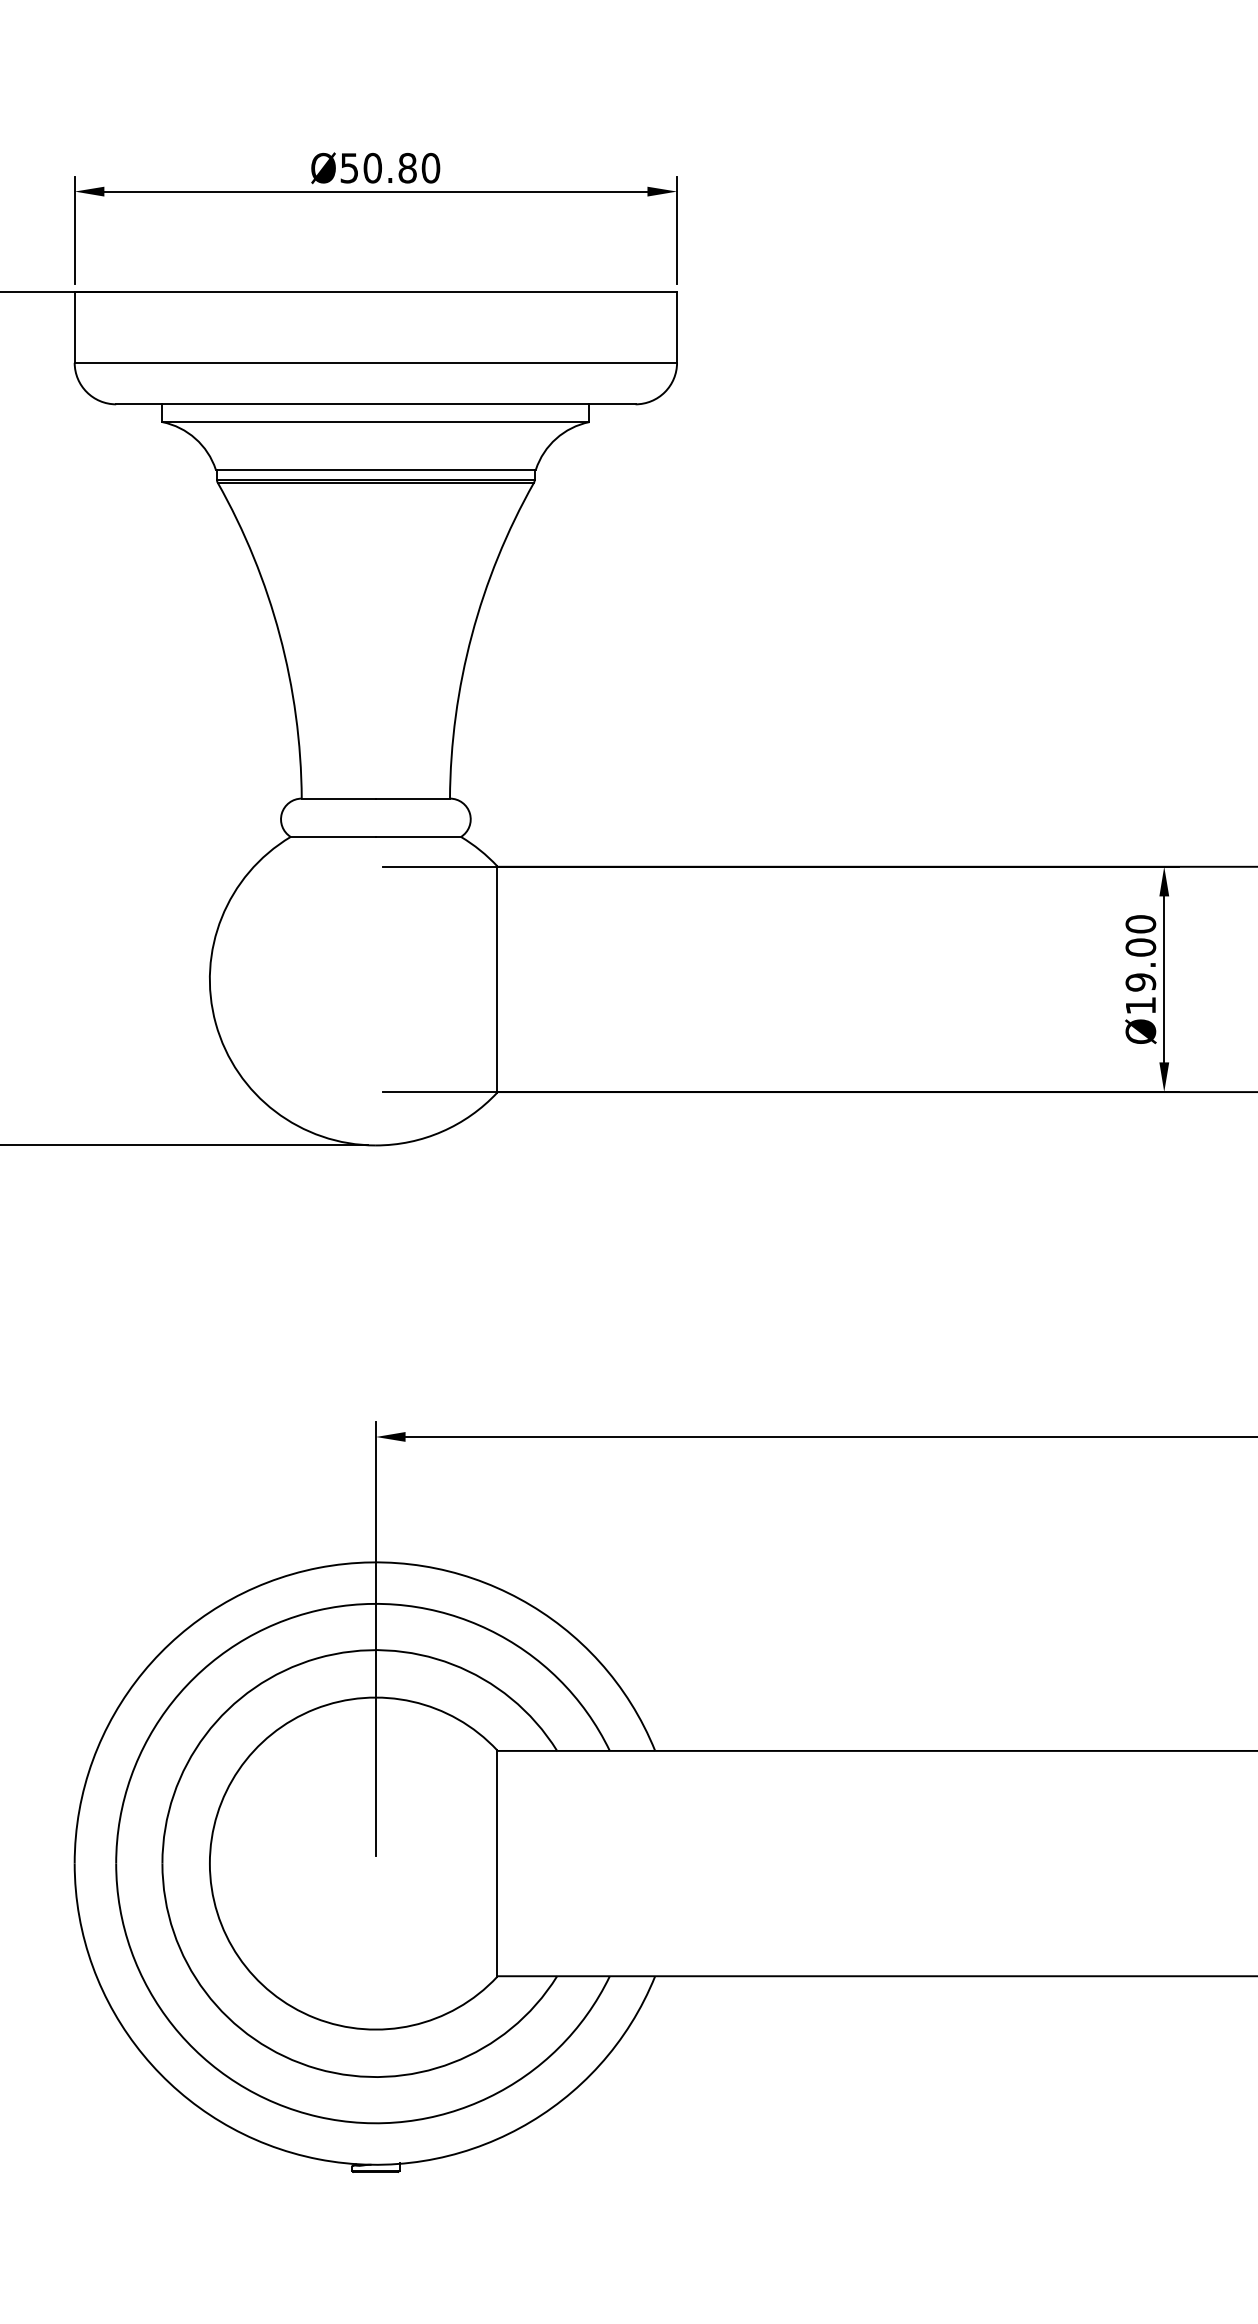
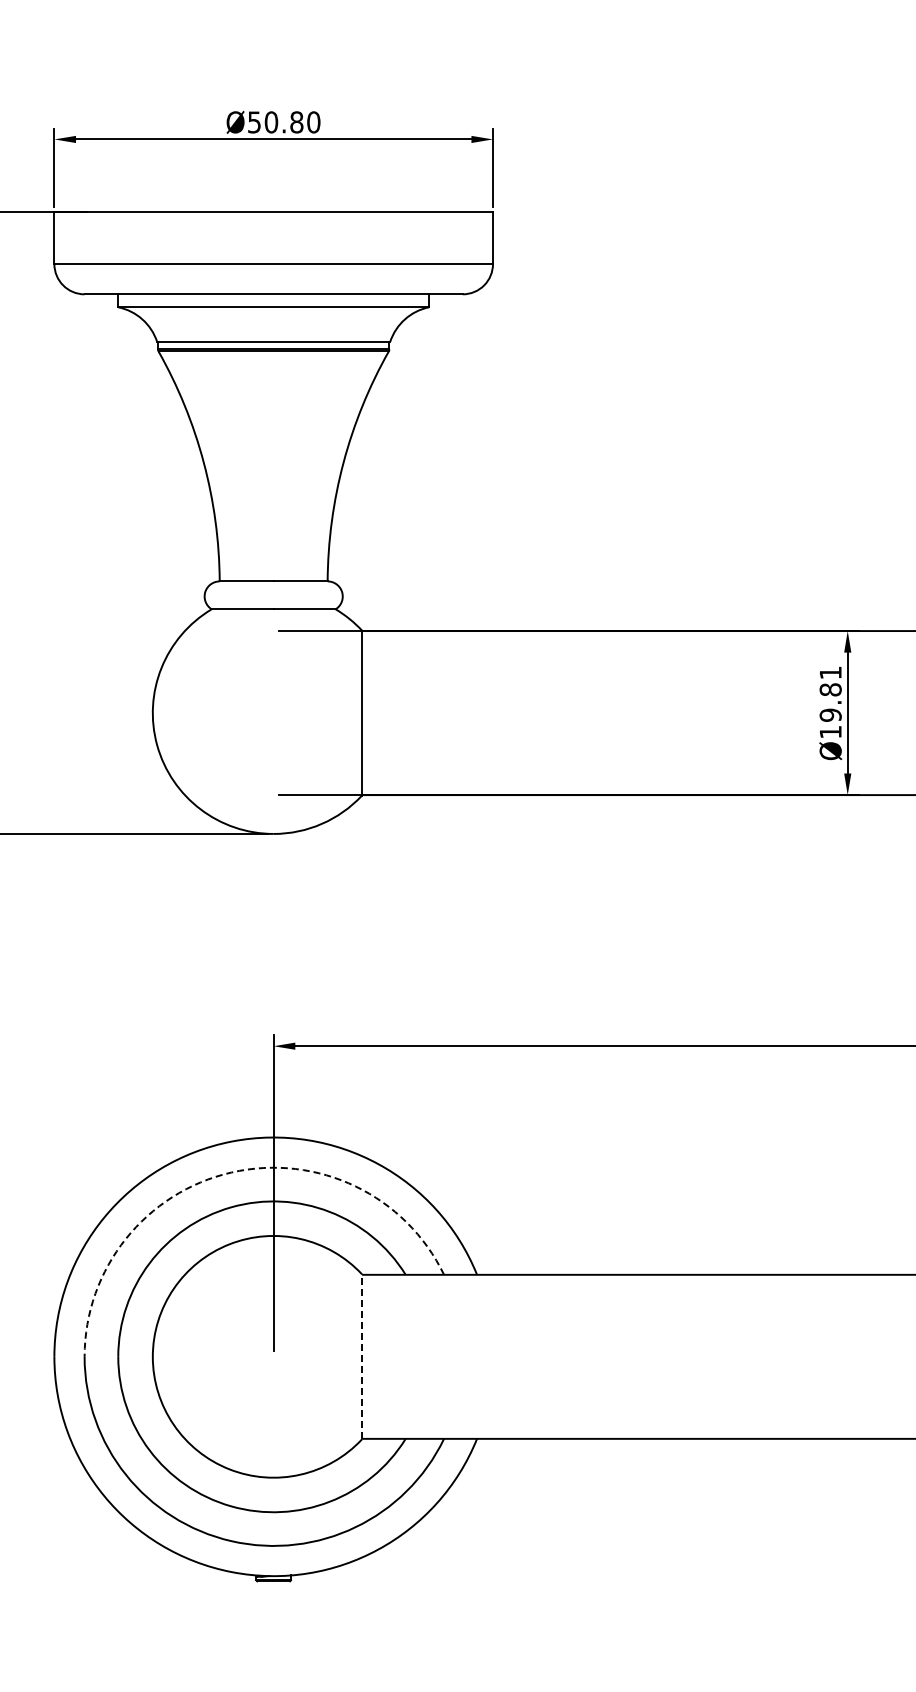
text: (1140, 936) -> (830, 681), Ø19.00 -> Ø19.81
arc: (317, 1610) -> (231, 1172), solid -> dashed
line: (497, 1863) -> (362, 1356), solid -> dashed

